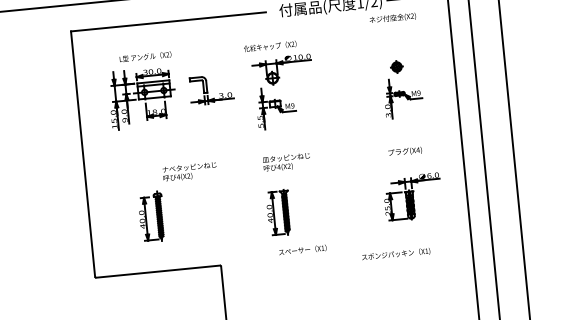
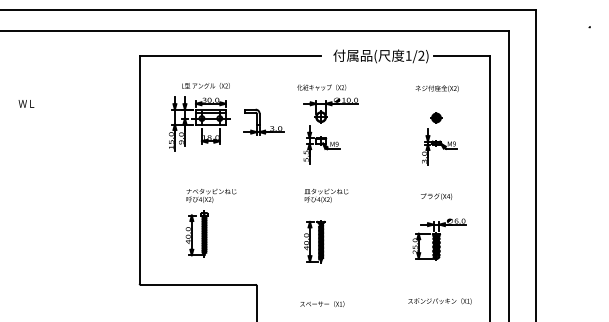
text: (392, 18) -> (436, 88), moved
text: (189, 171) -> (211, 195), moved
text: (302, 249) -> (322, 303), moved
text: (395, 254) -> (439, 301), moved

